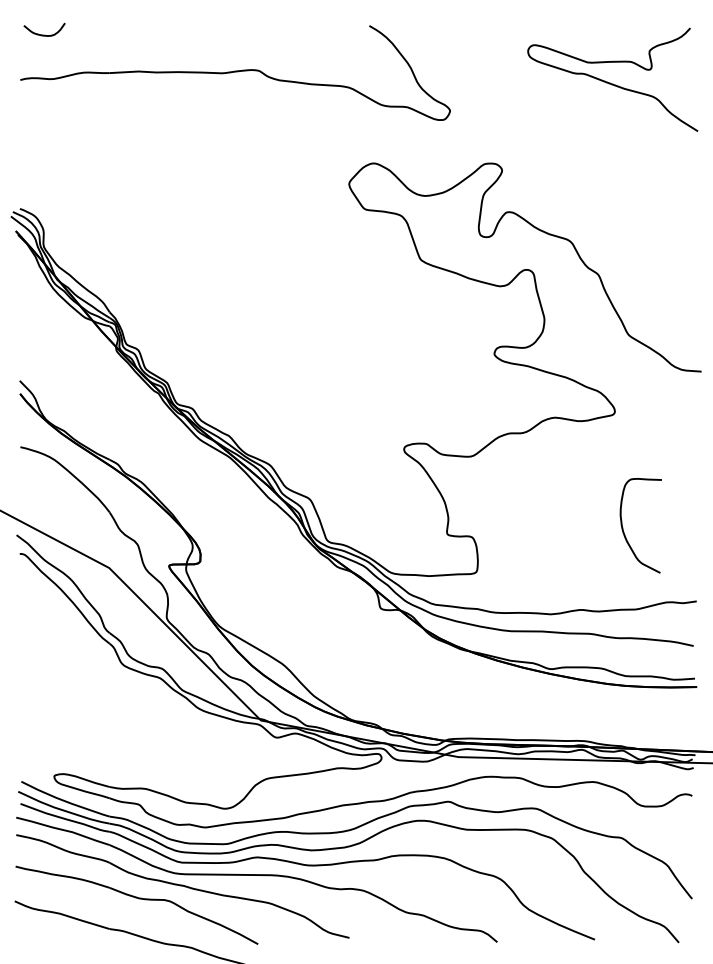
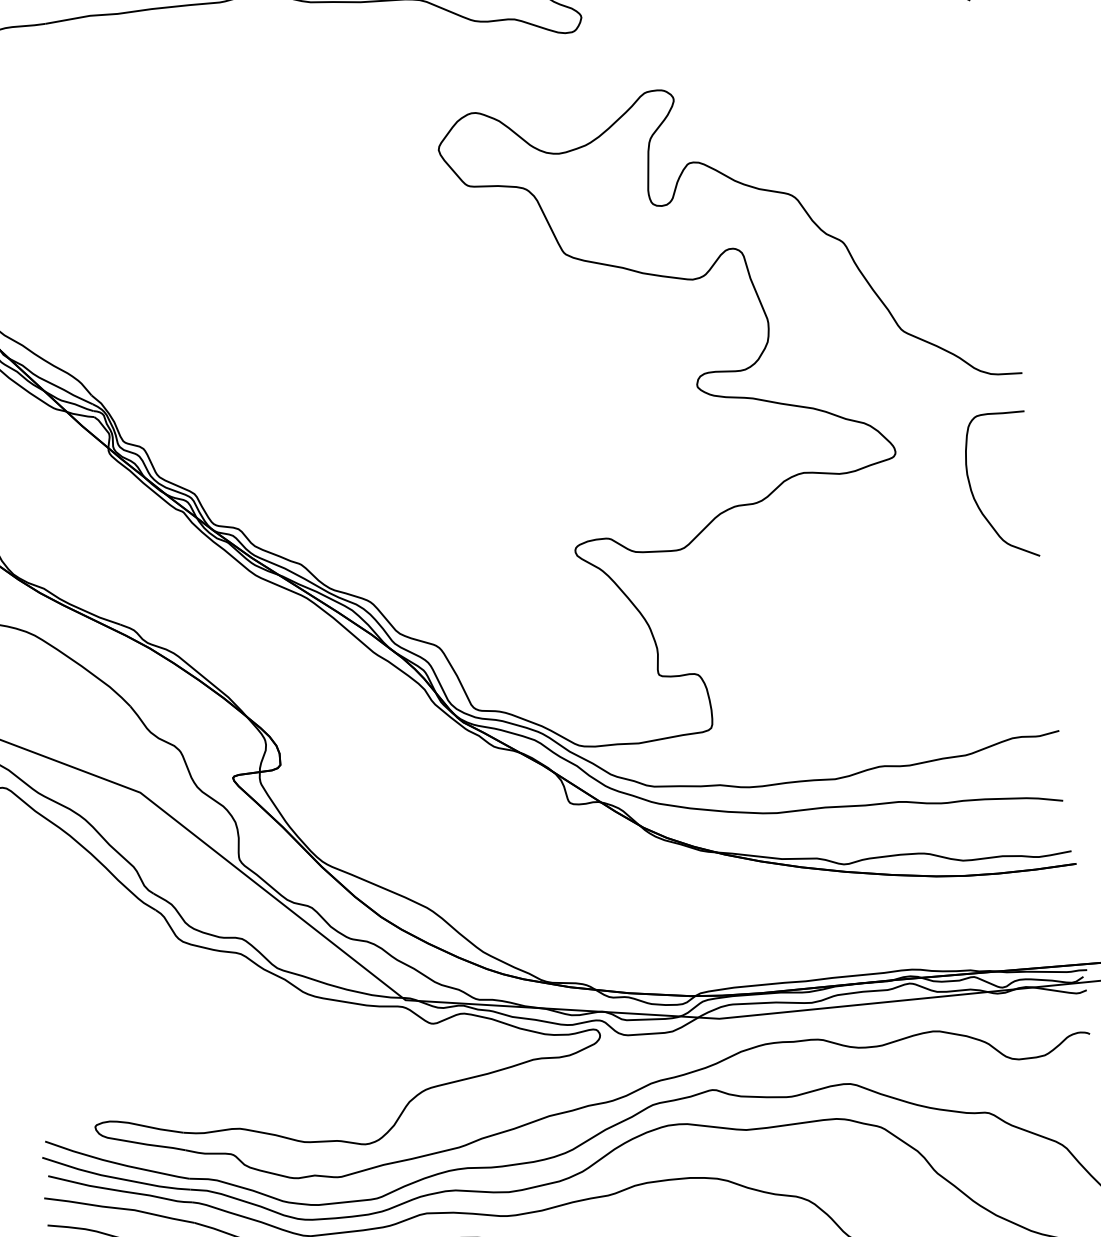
curve: (624, 531) -> (976, 498), moved

